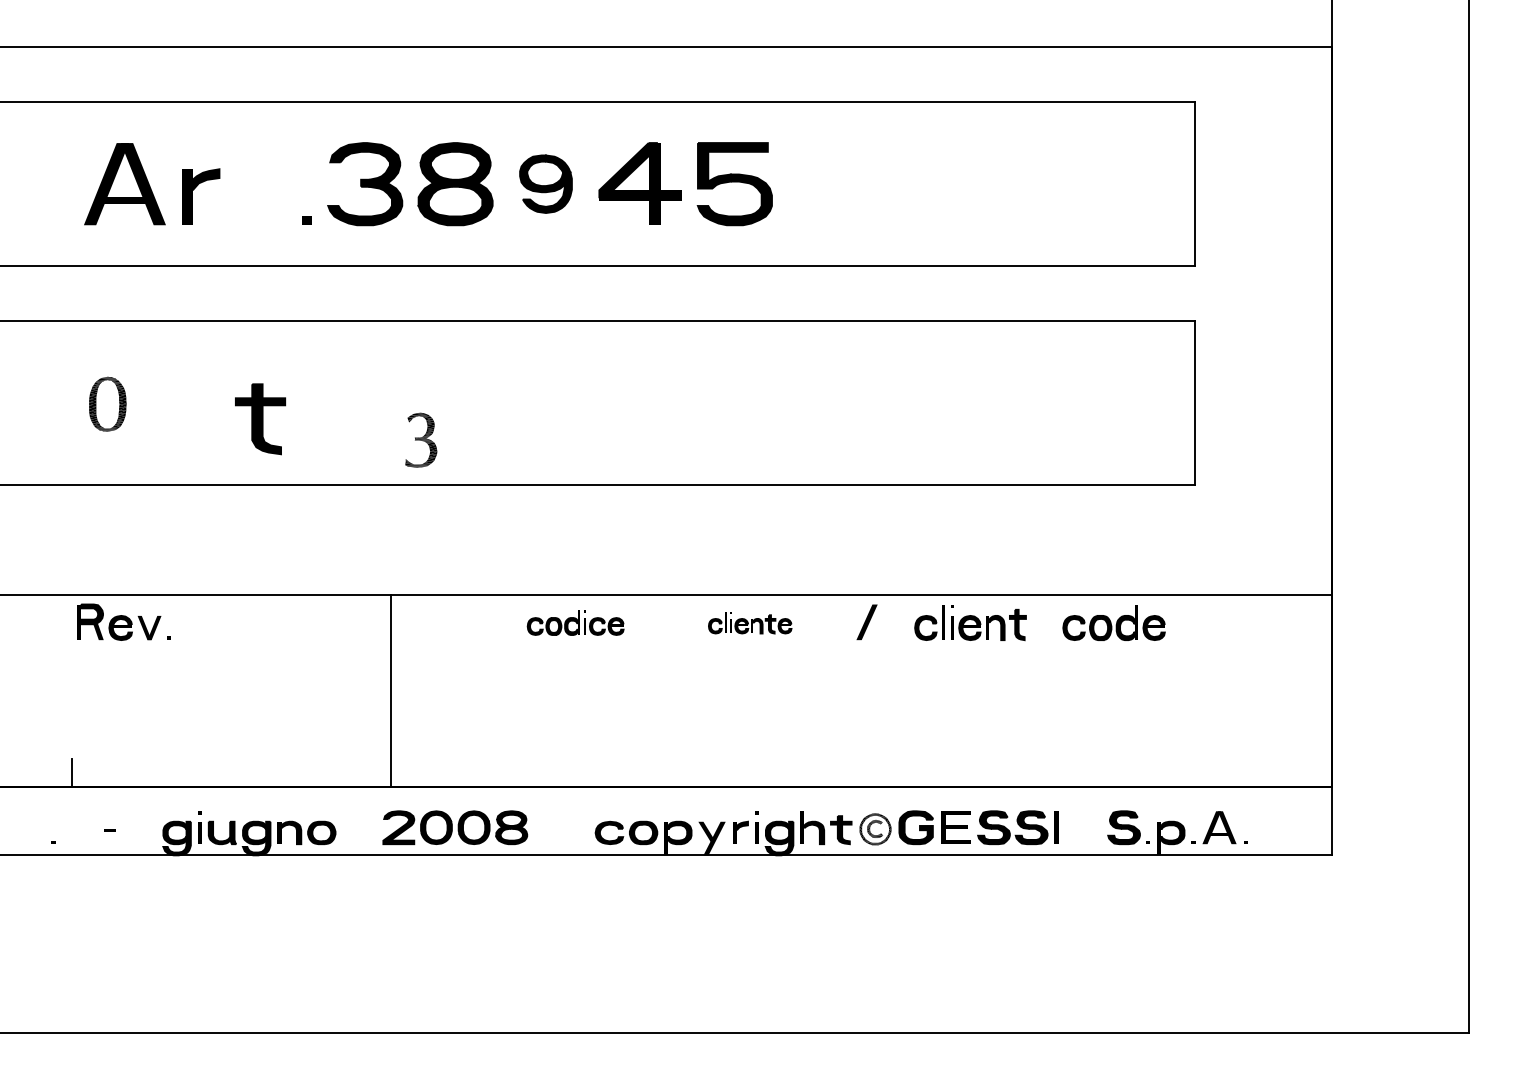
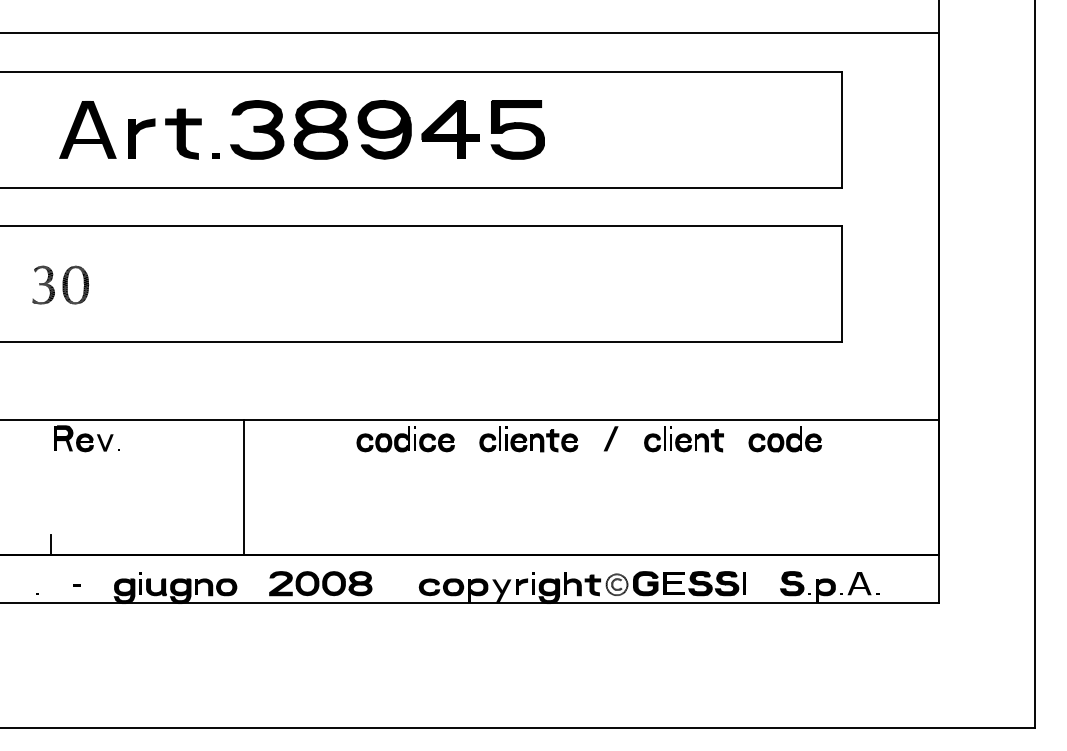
part: (545, 184) -> (384, 130), size x1.43
part: (260, 419) -> (183, 134), moved
part: (421, 439) -> (43, 284), moved
part: (575, 622) -> (405, 438), size x1.43
part: (749, 623) -> (528, 439), size x1.67
line: (390, 690) -> (243, 486), moved

